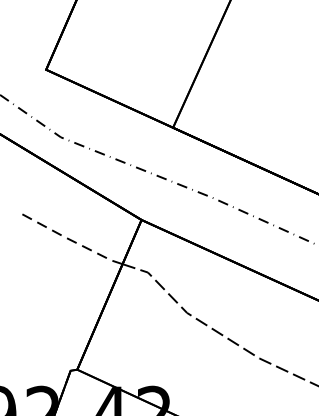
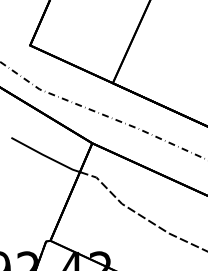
line: (69, 238) -> (45, 155), dashed -> solid

